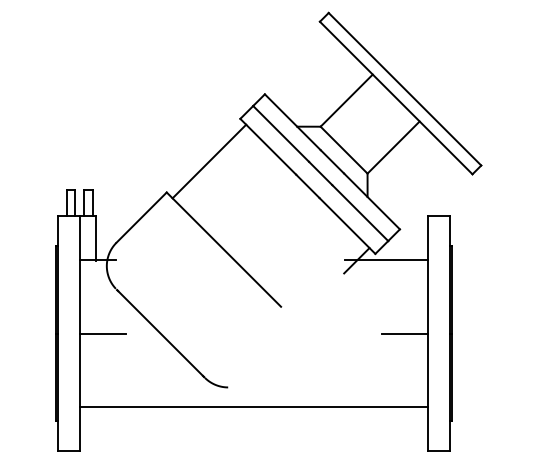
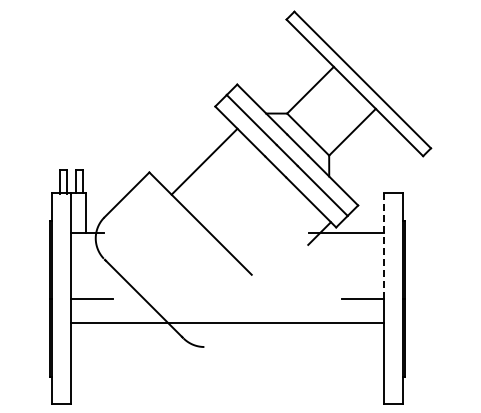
line: (209, 161) -> (204, 161), moved
line: (428, 275) -> (383, 246), solid -> dashed
line: (253, 406) -> (227, 322), moved

